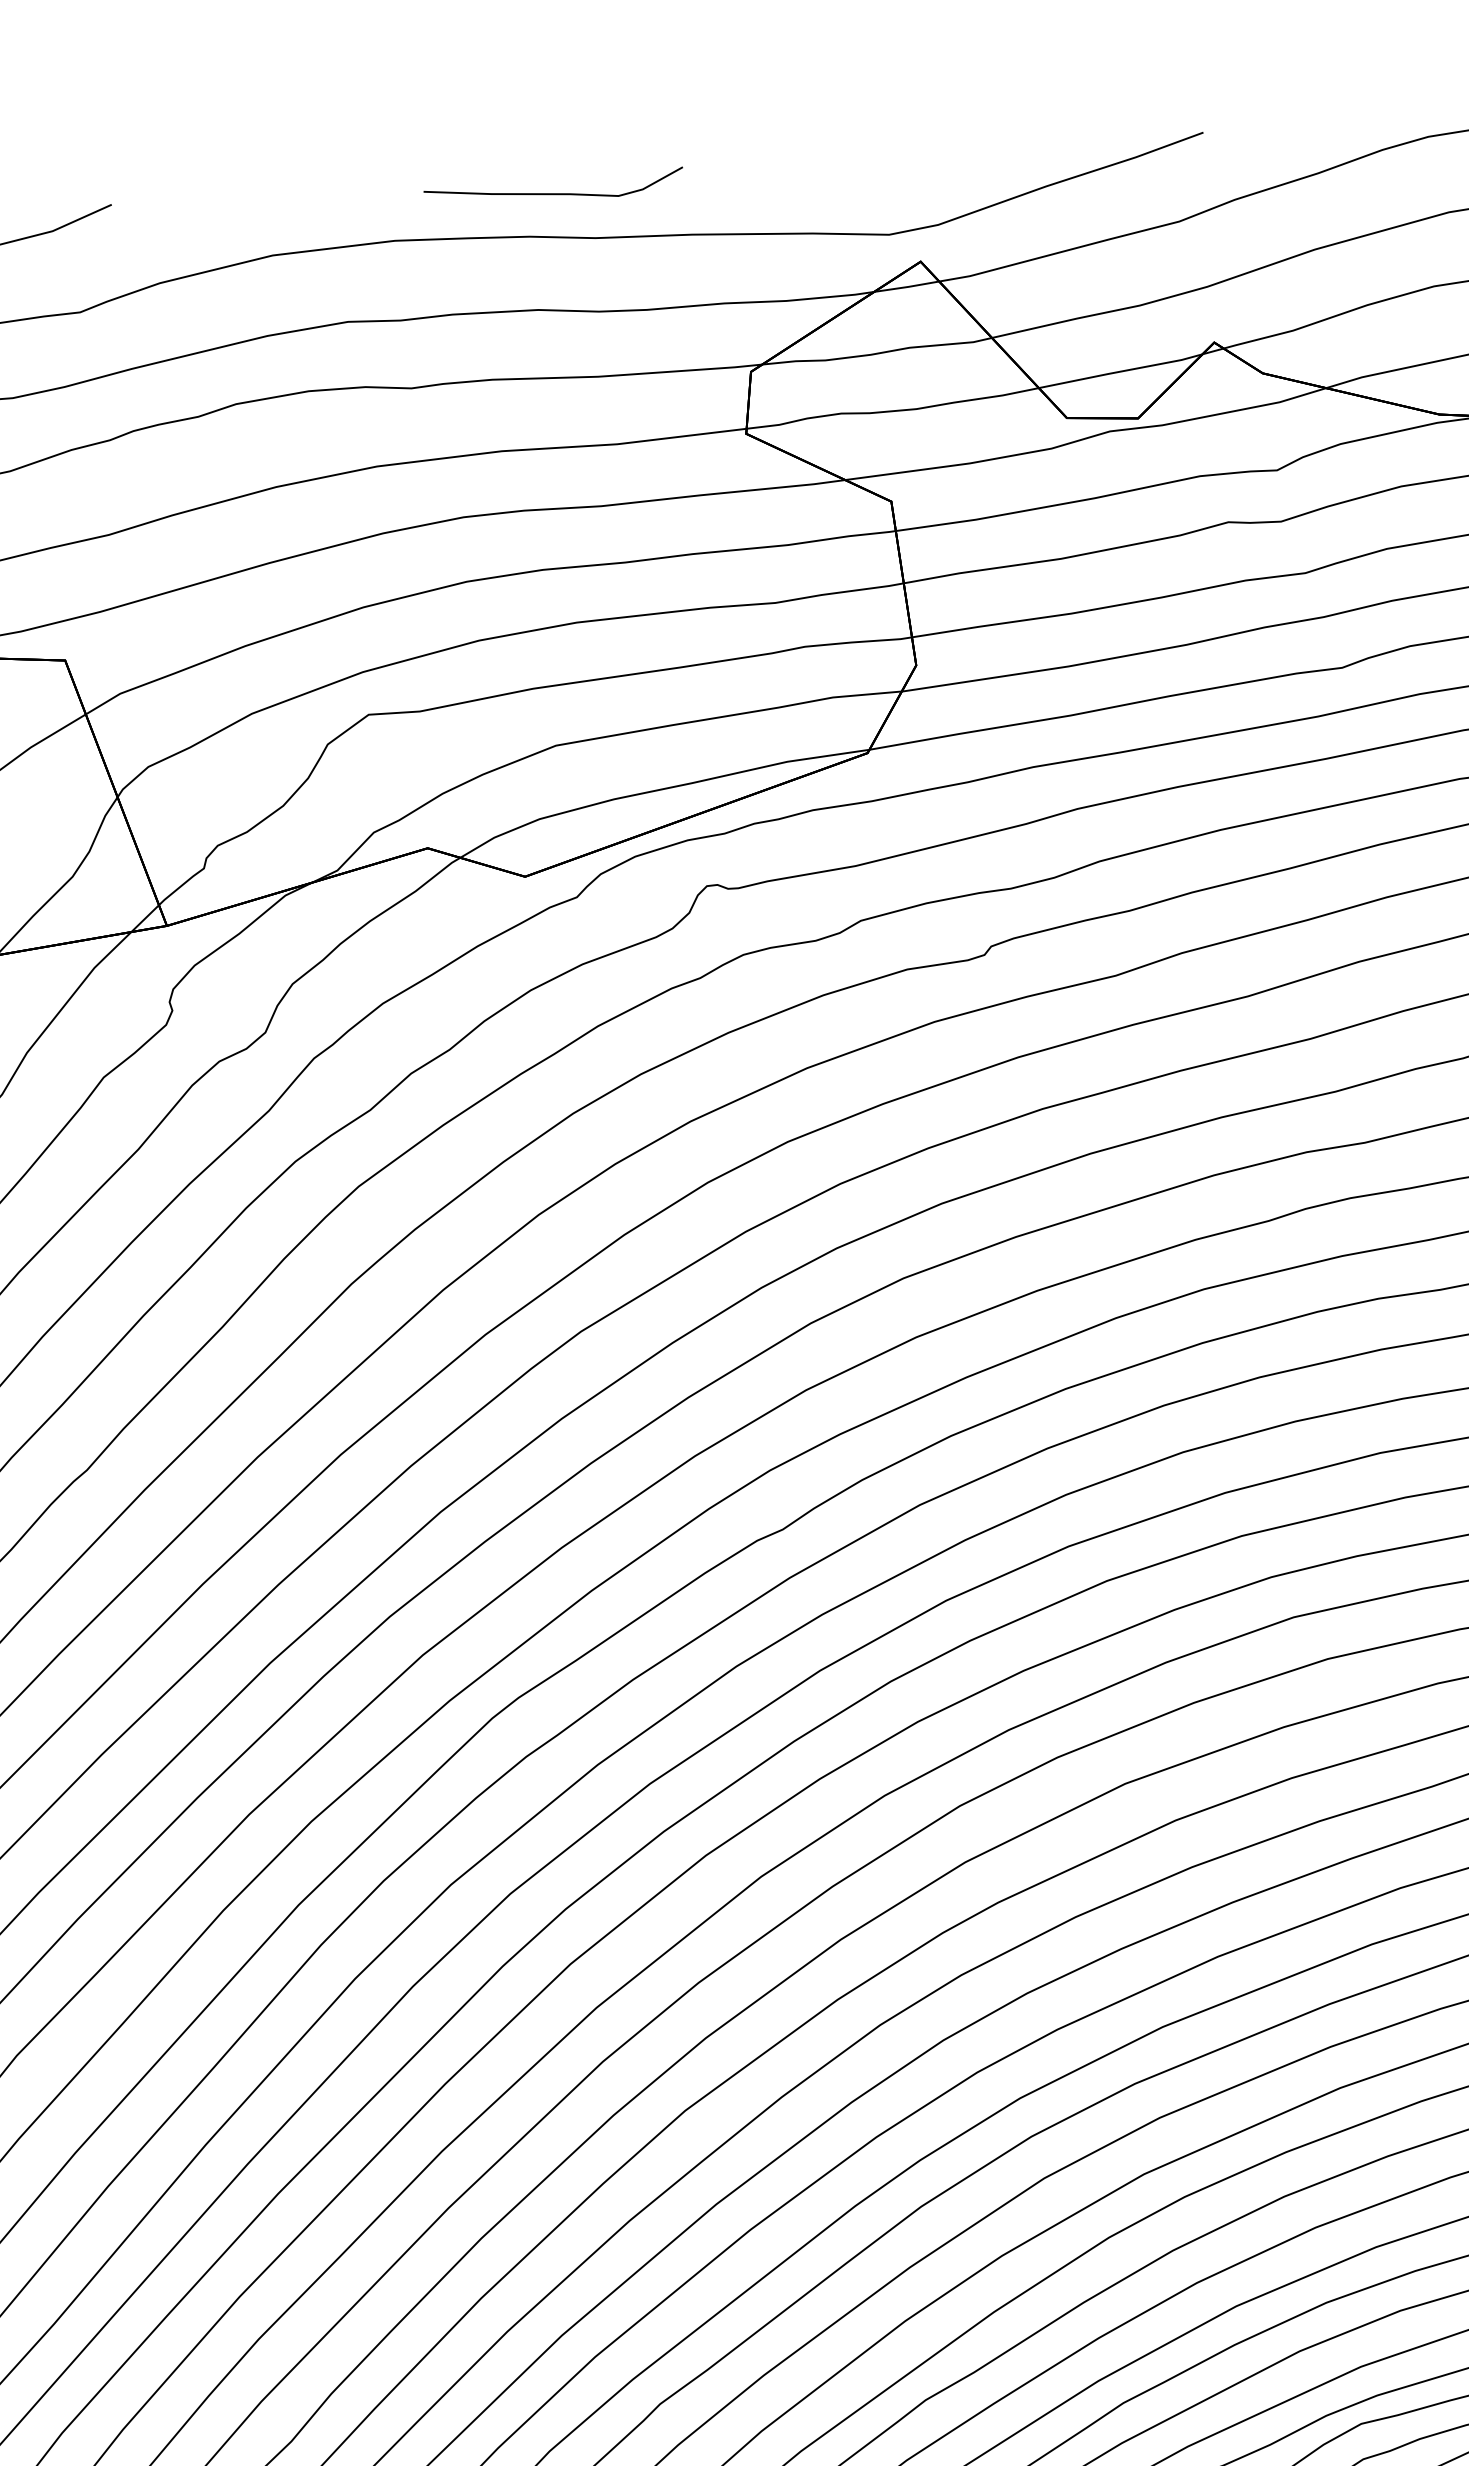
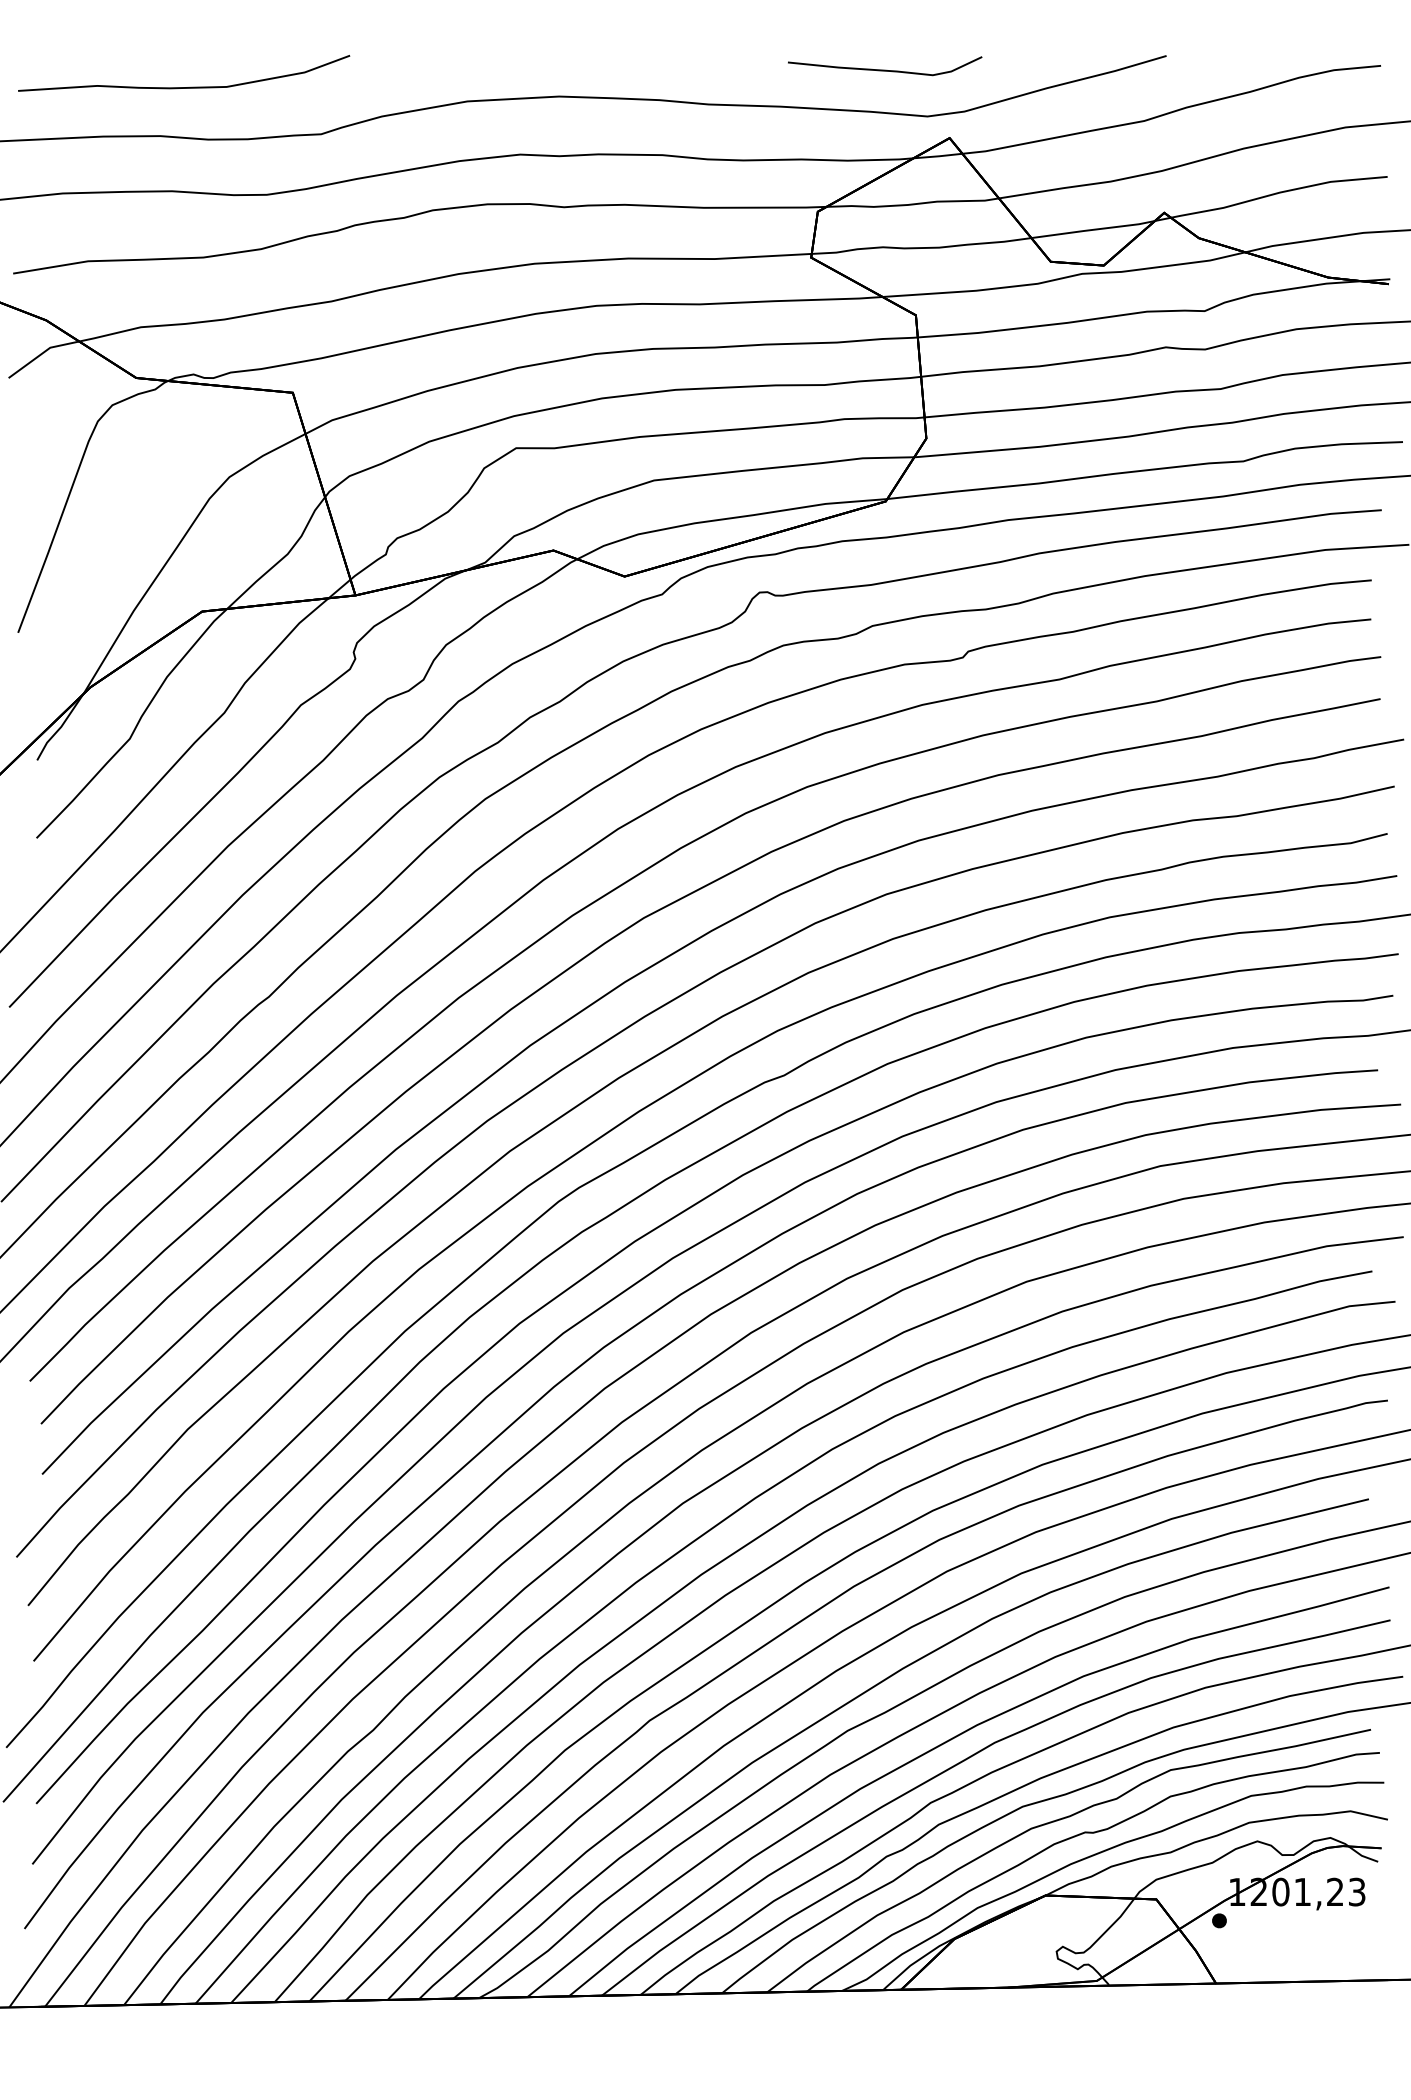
curve: (554, 192) -> (885, 69), moved

